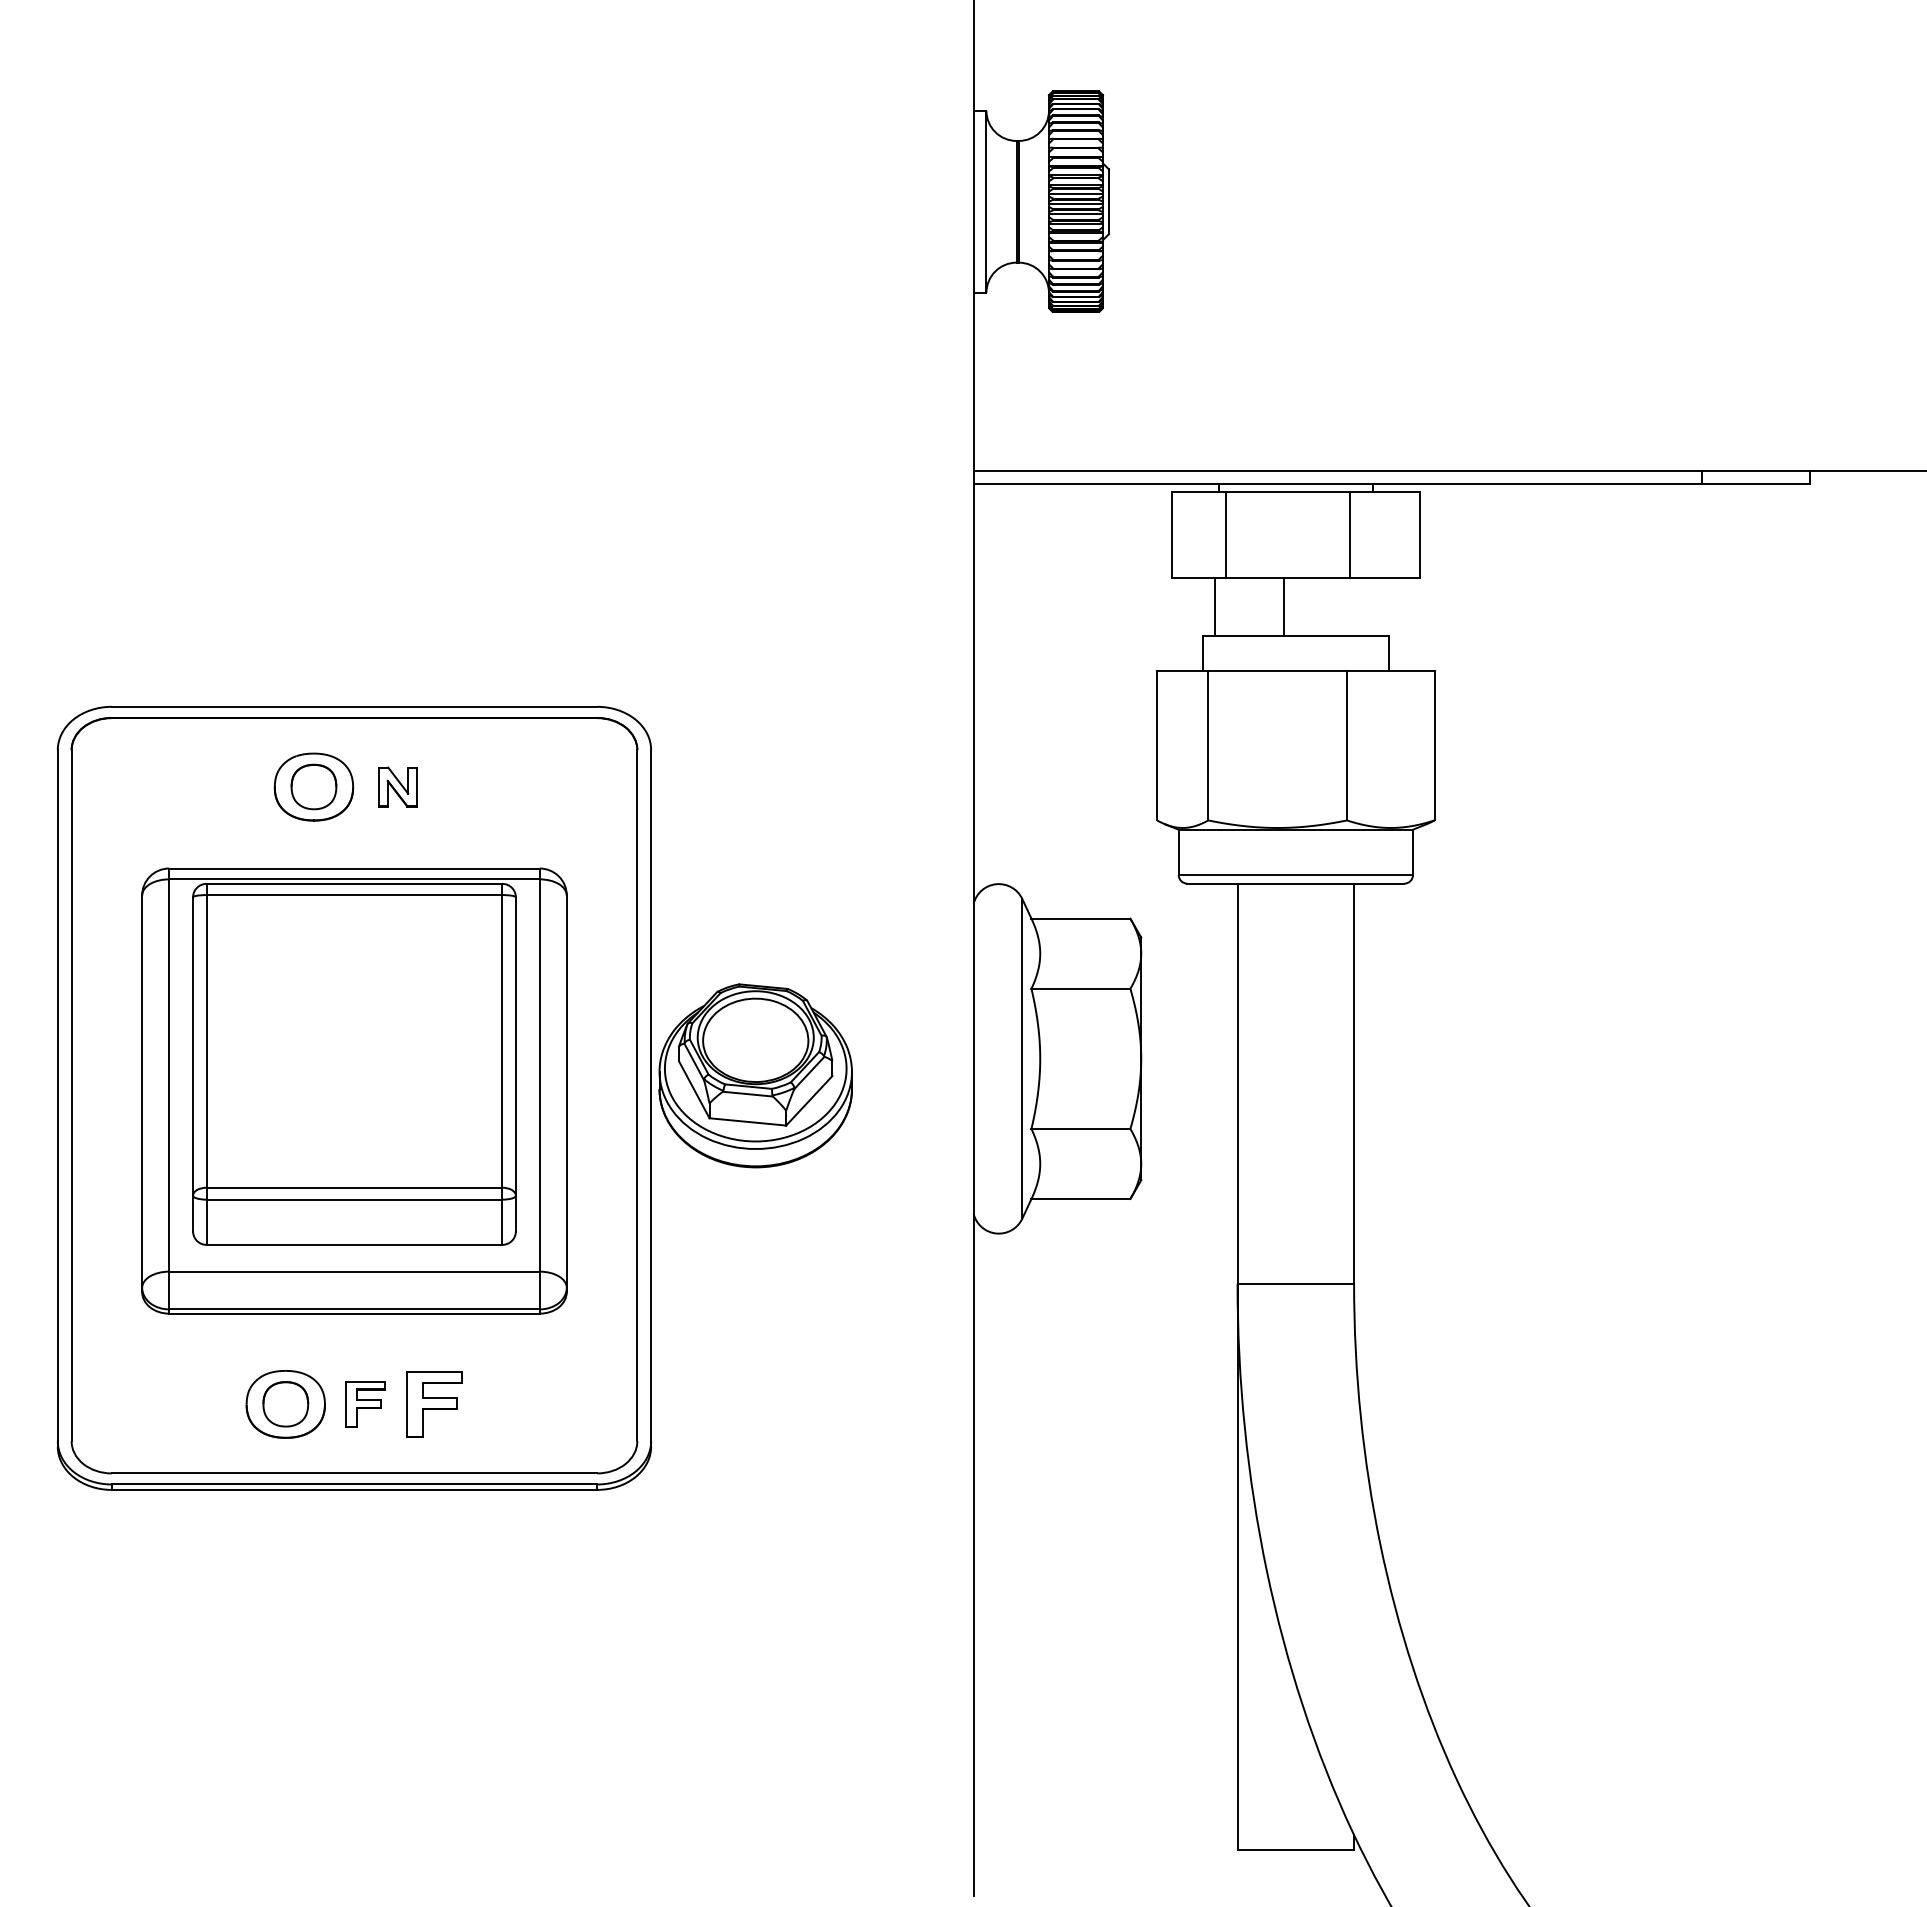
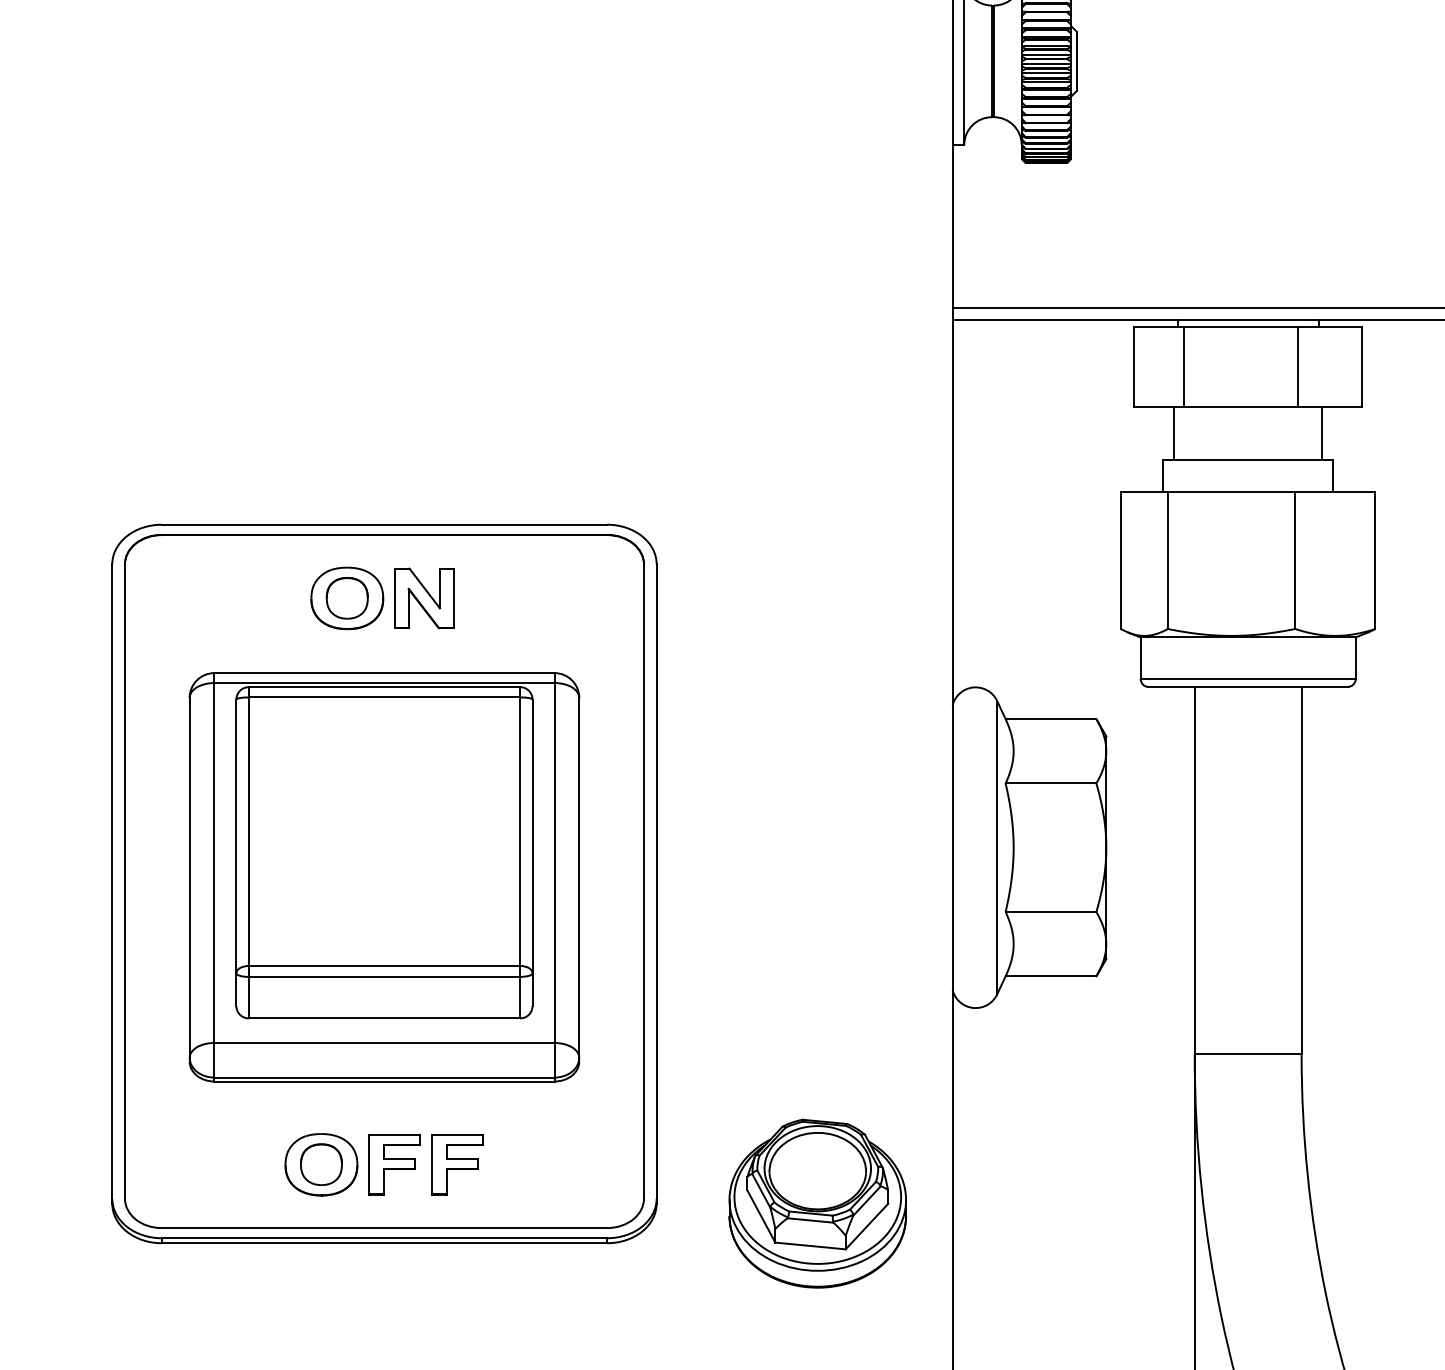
line: (1284, 606) -> (1322, 432), moved
part: (397, 786) -> (423, 597), size x1.67
part: (755, 1075) -> (817, 1203), moved
part: (365, 1404) -> (394, 1164), size x1.43

